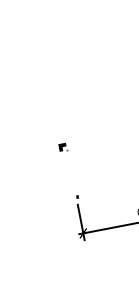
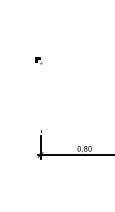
part: (63, 147) -> (38, 60), moved

